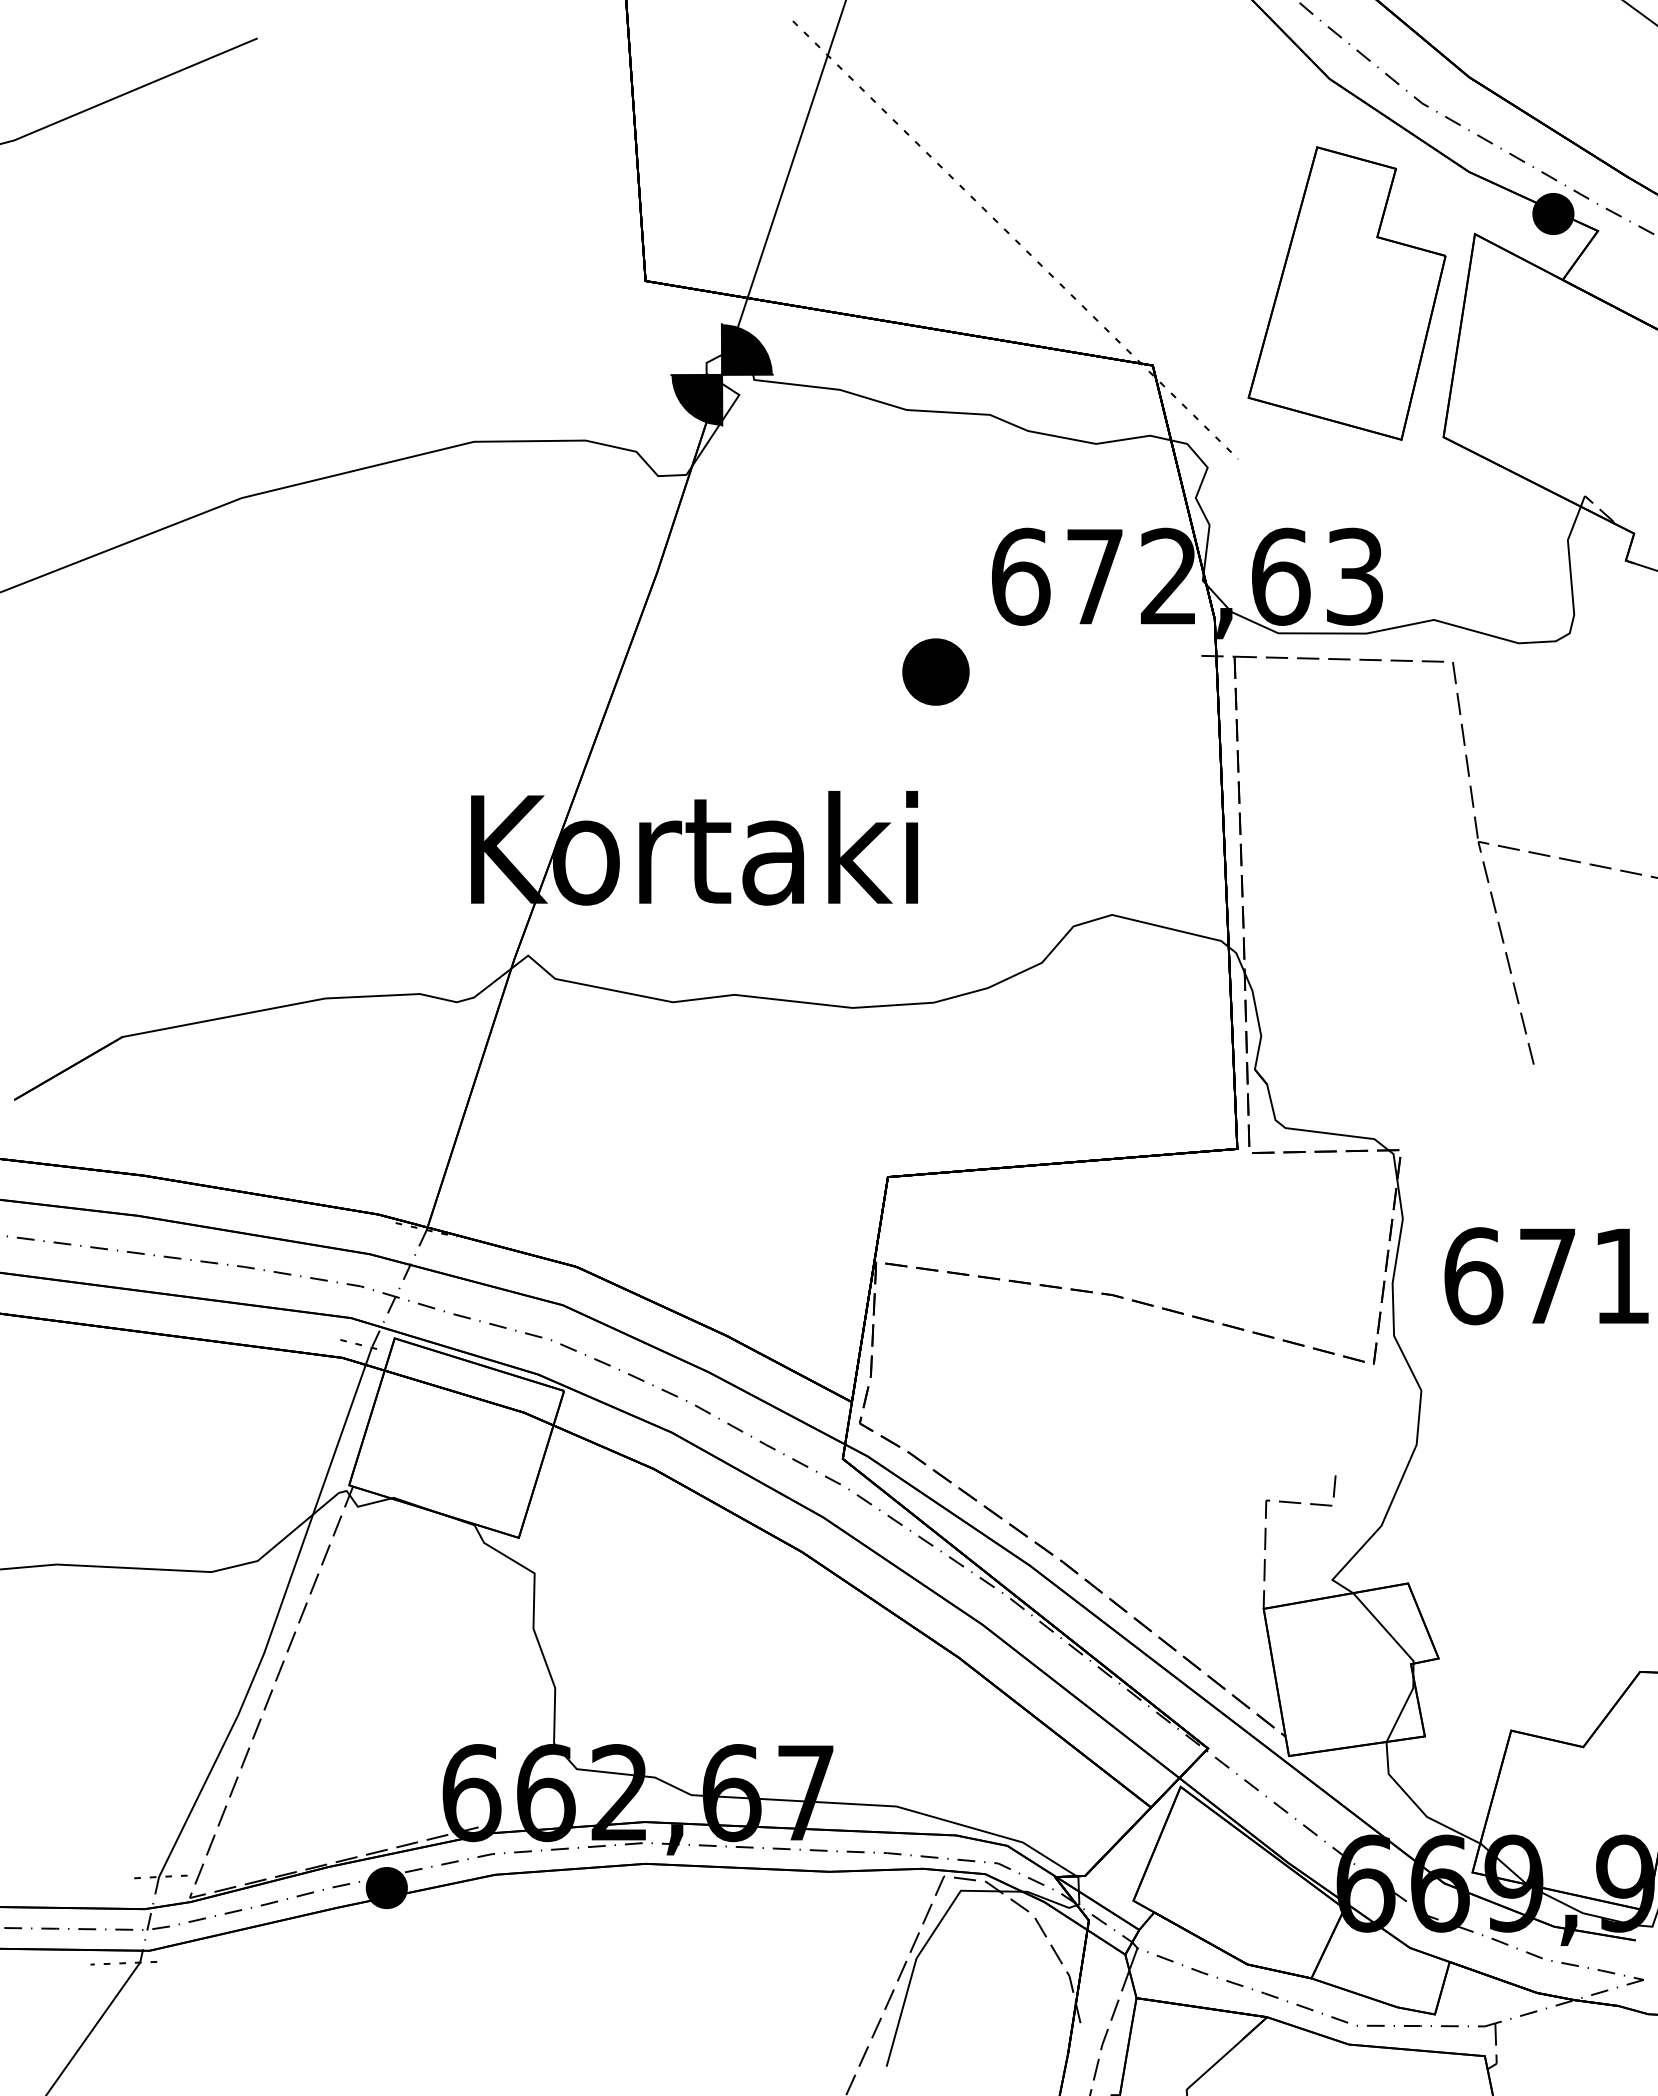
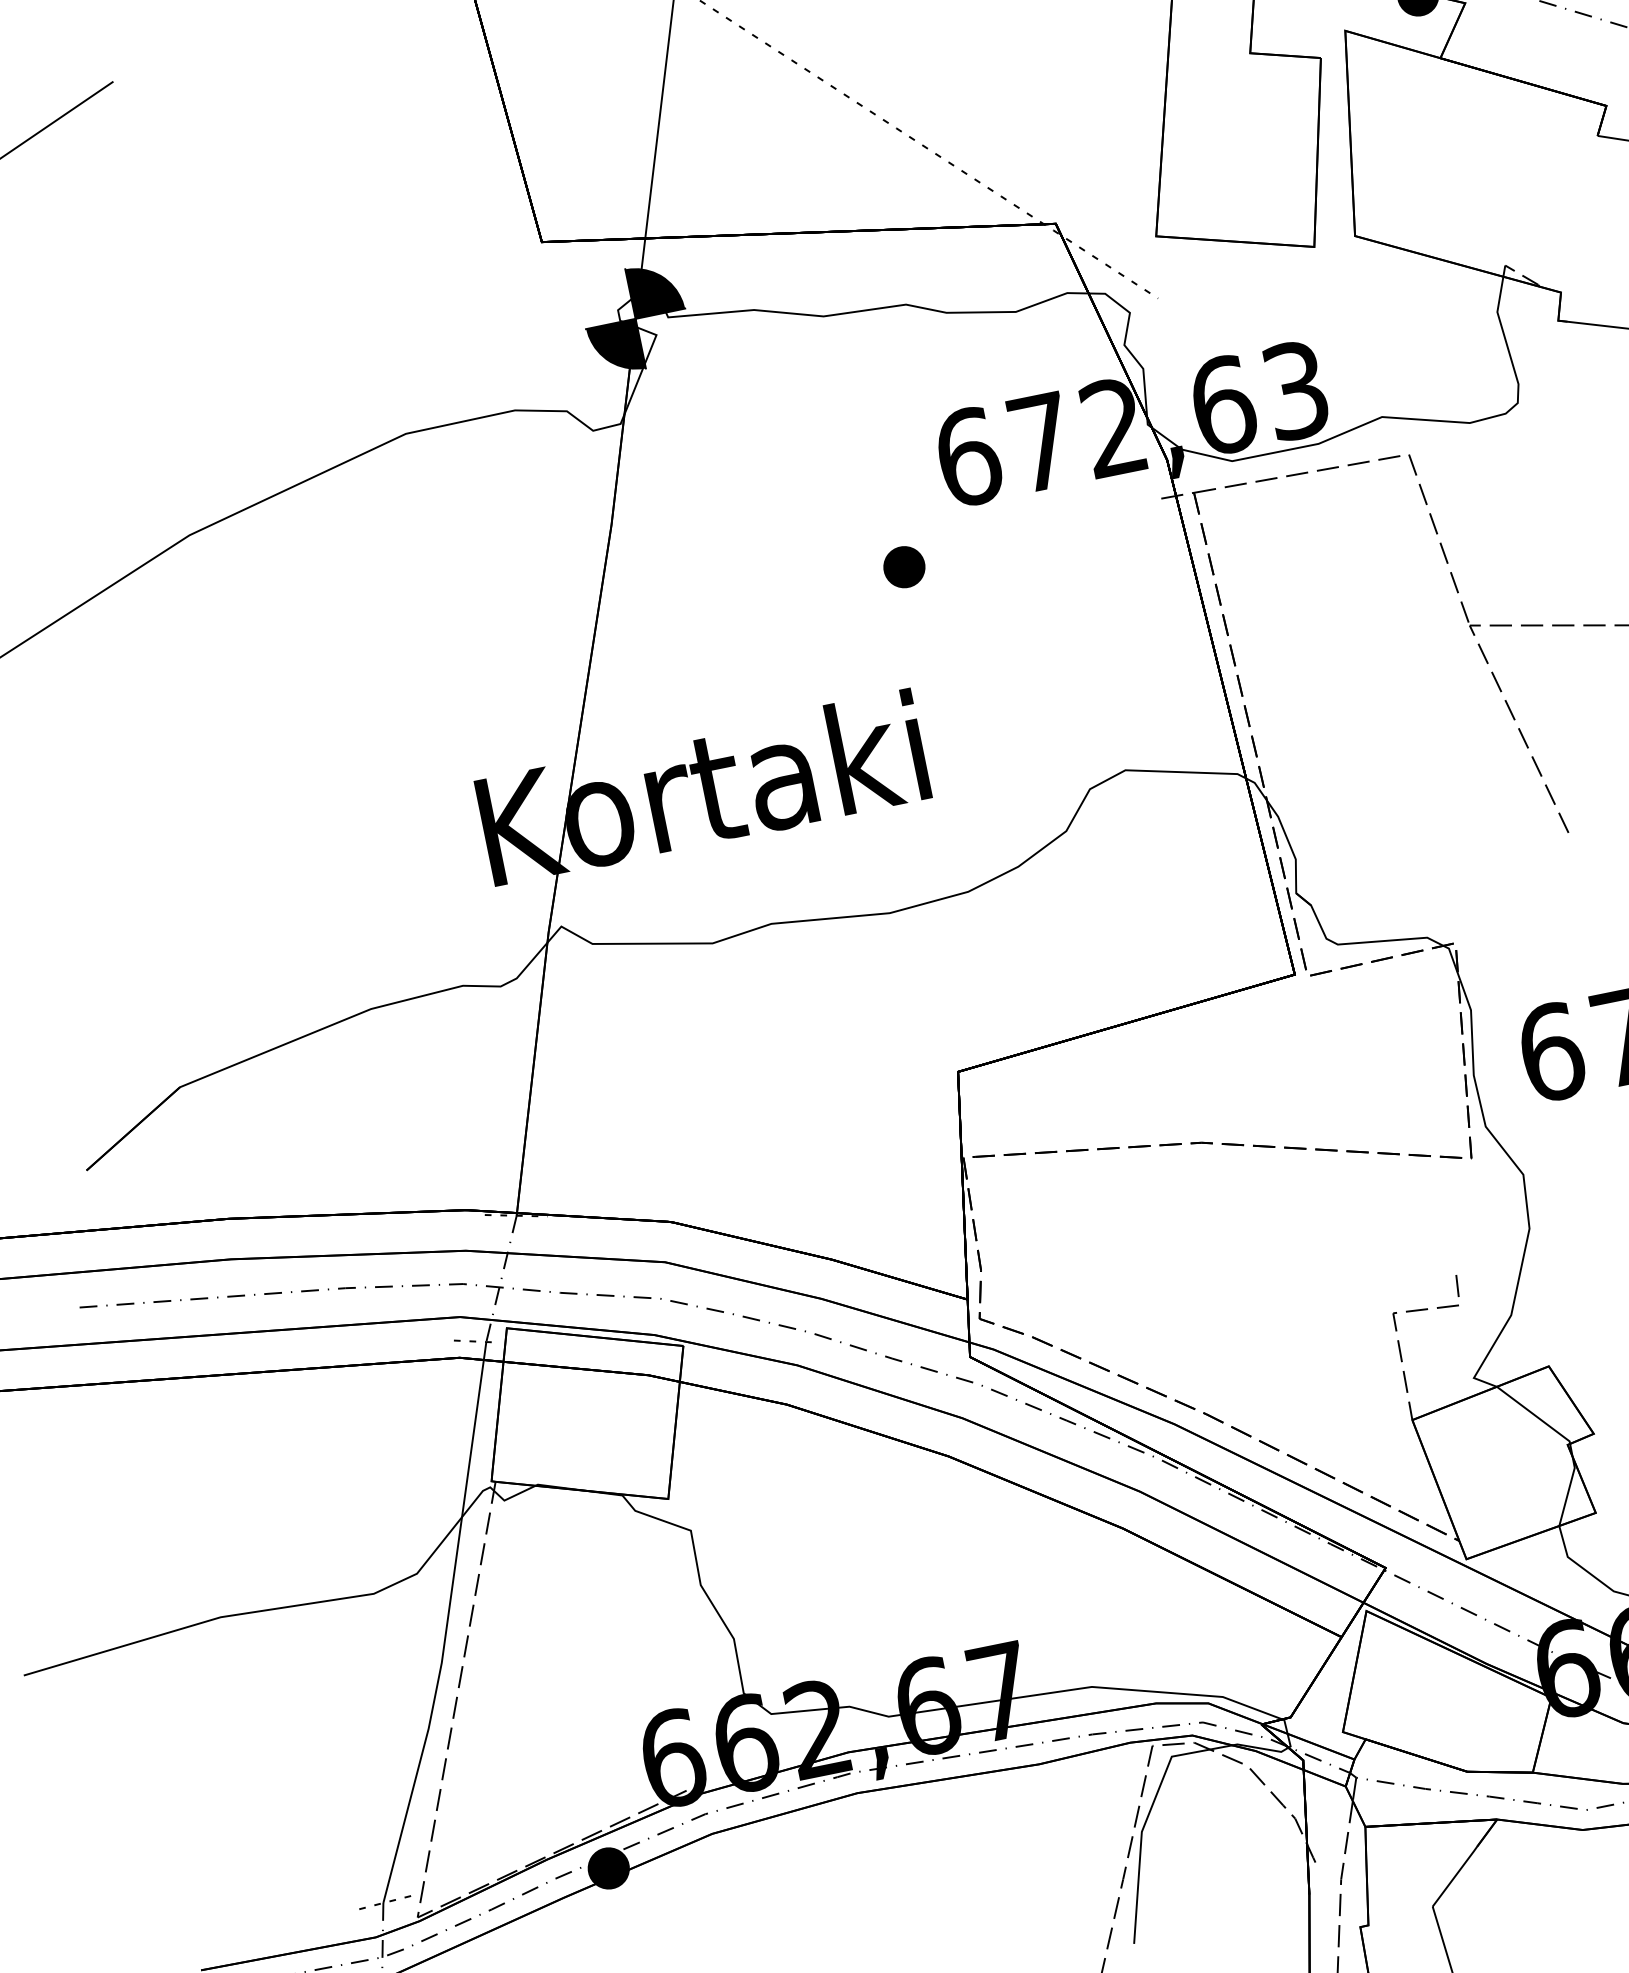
part: (935, 671) -> (903, 566), size x0.62

